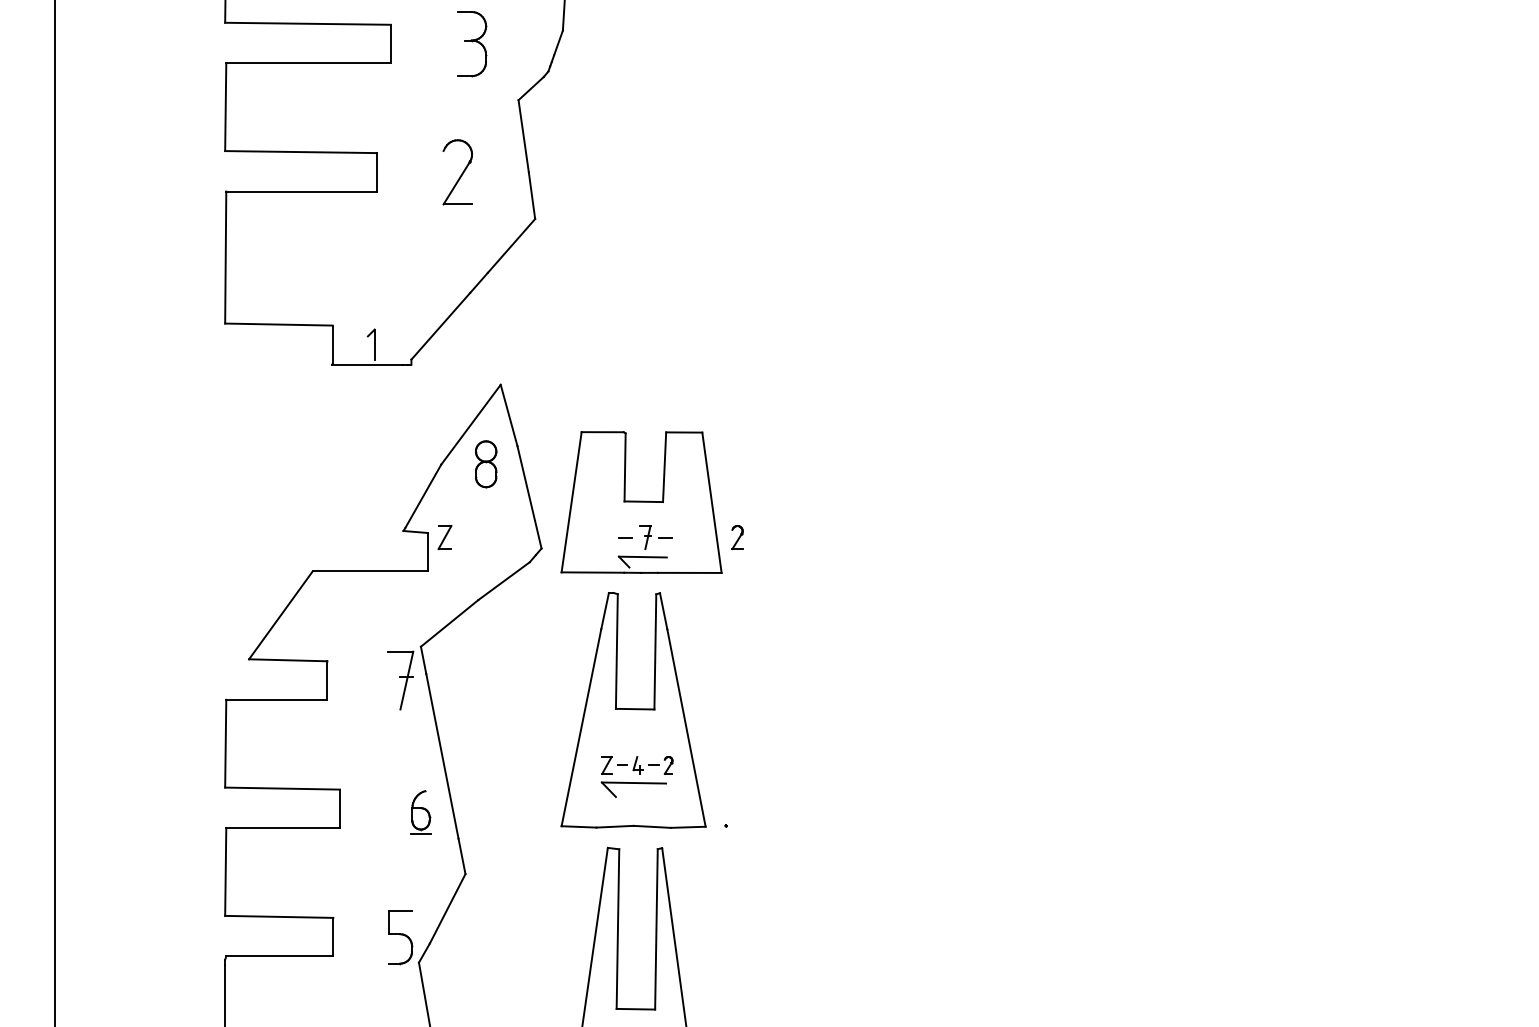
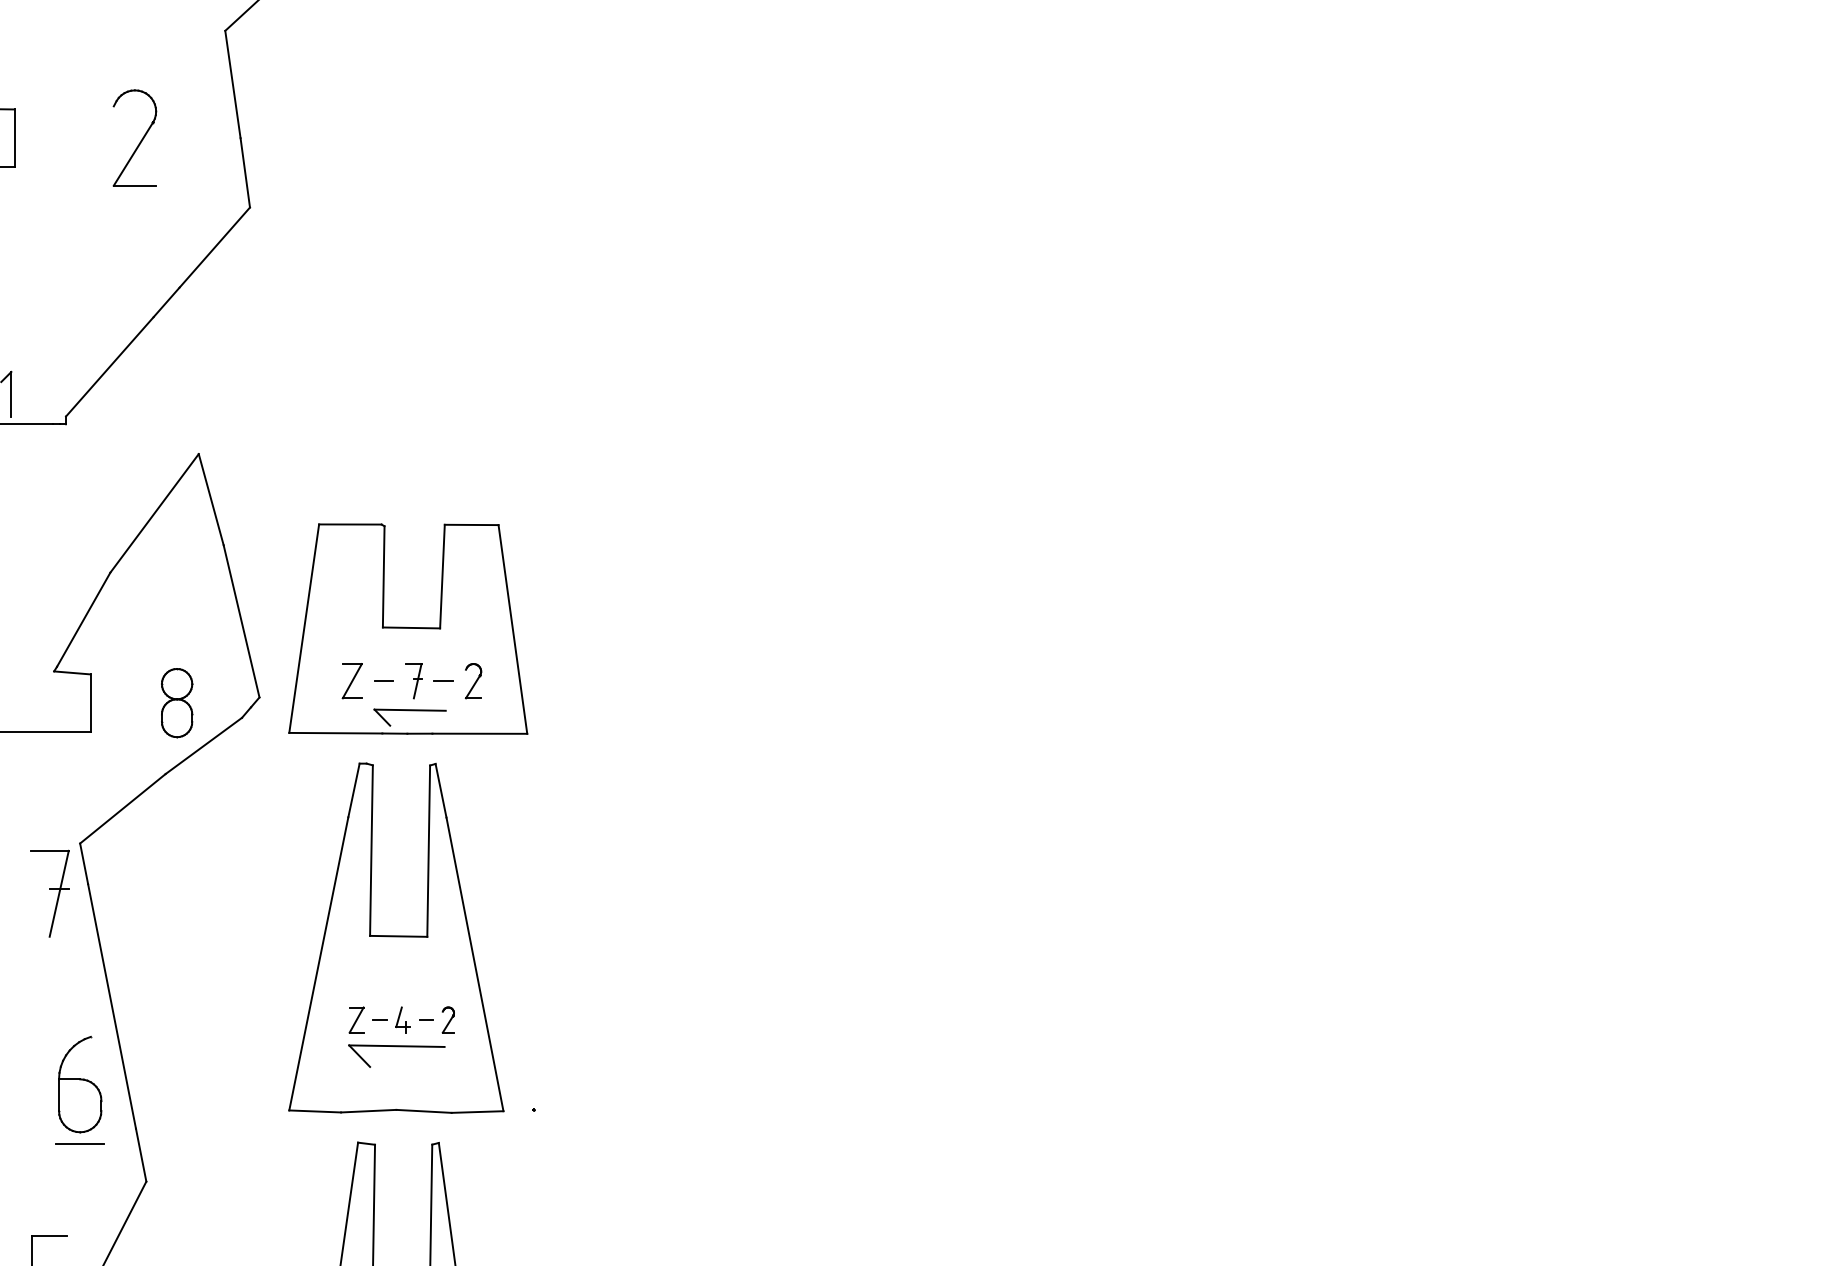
part: (486, 464) -> (177, 703), moved
part: (444, 537) -> (351, 681), moved
part: (737, 537) -> (473, 681), moved
part: (420, 812) -> (79, 1090), size x1.67

